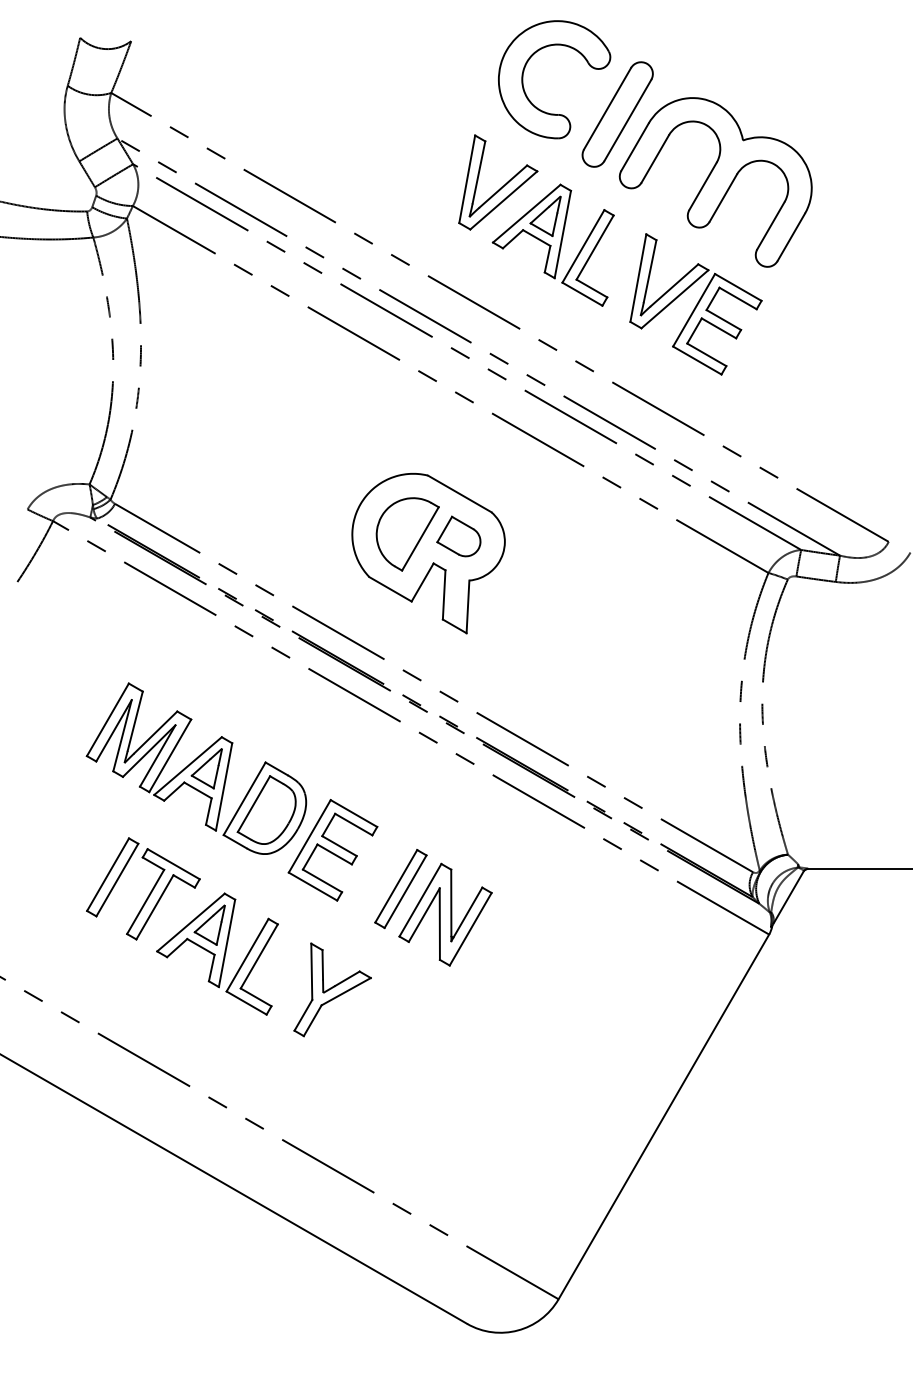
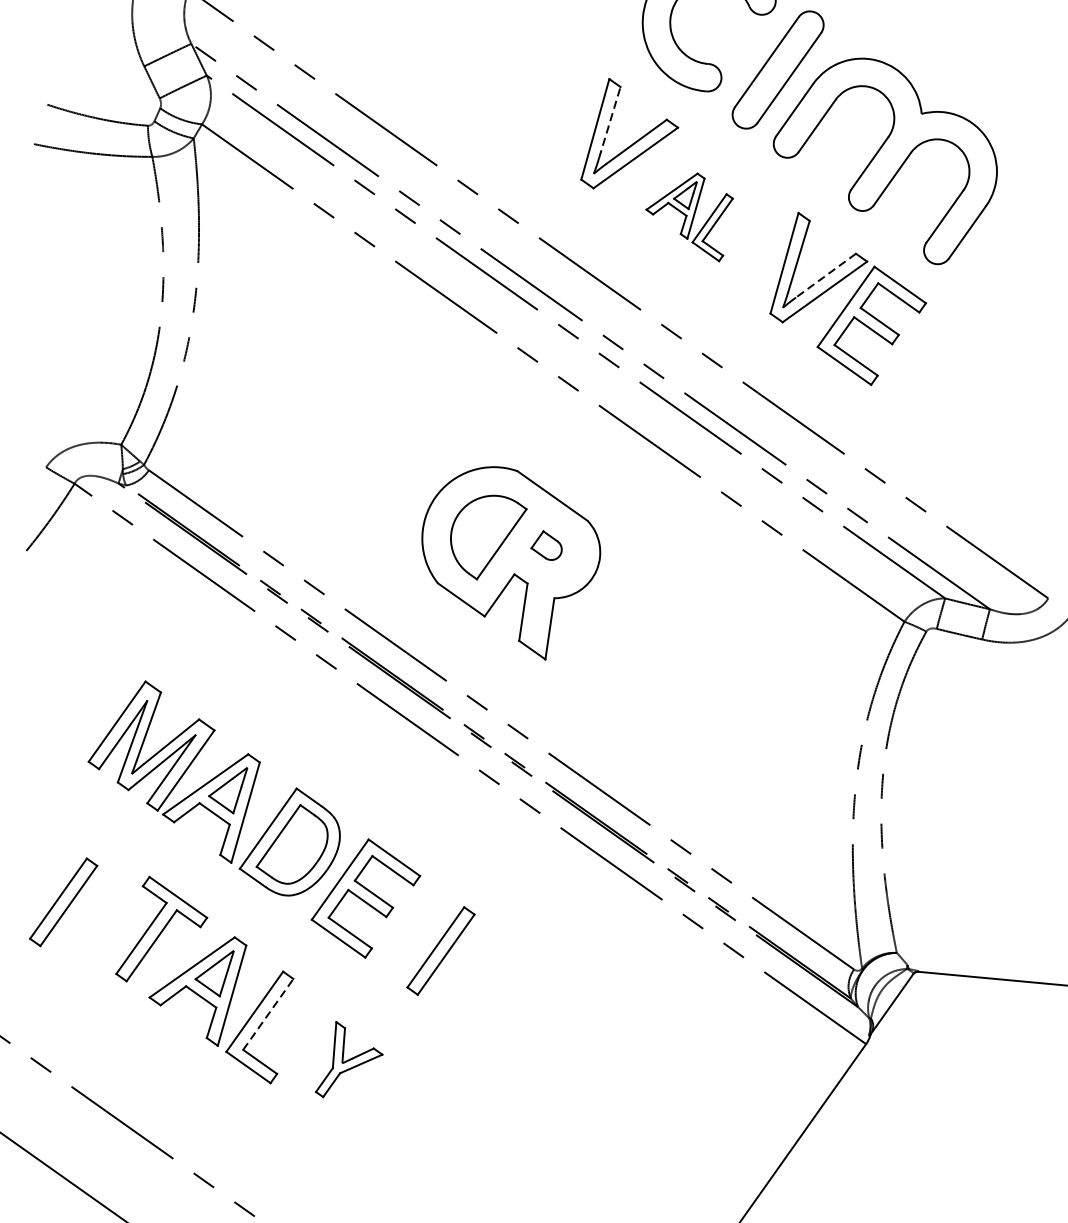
line: (478, 172) -> (609, 122), solid -> dashed
part: (552, 244) -> (687, 214), size x0.6
line: (674, 285) -> (825, 275), solid -> dashed
part: (458, 536) -> (546, 545), size x0.6
part: (112, 877) -> (63, 902), moved
part: (445, 914) -> (490, 985), removed
line: (259, 956) -> (268, 1014), solid -> dashed
part: (332, 989) -> (350, 1060), size x0.7

